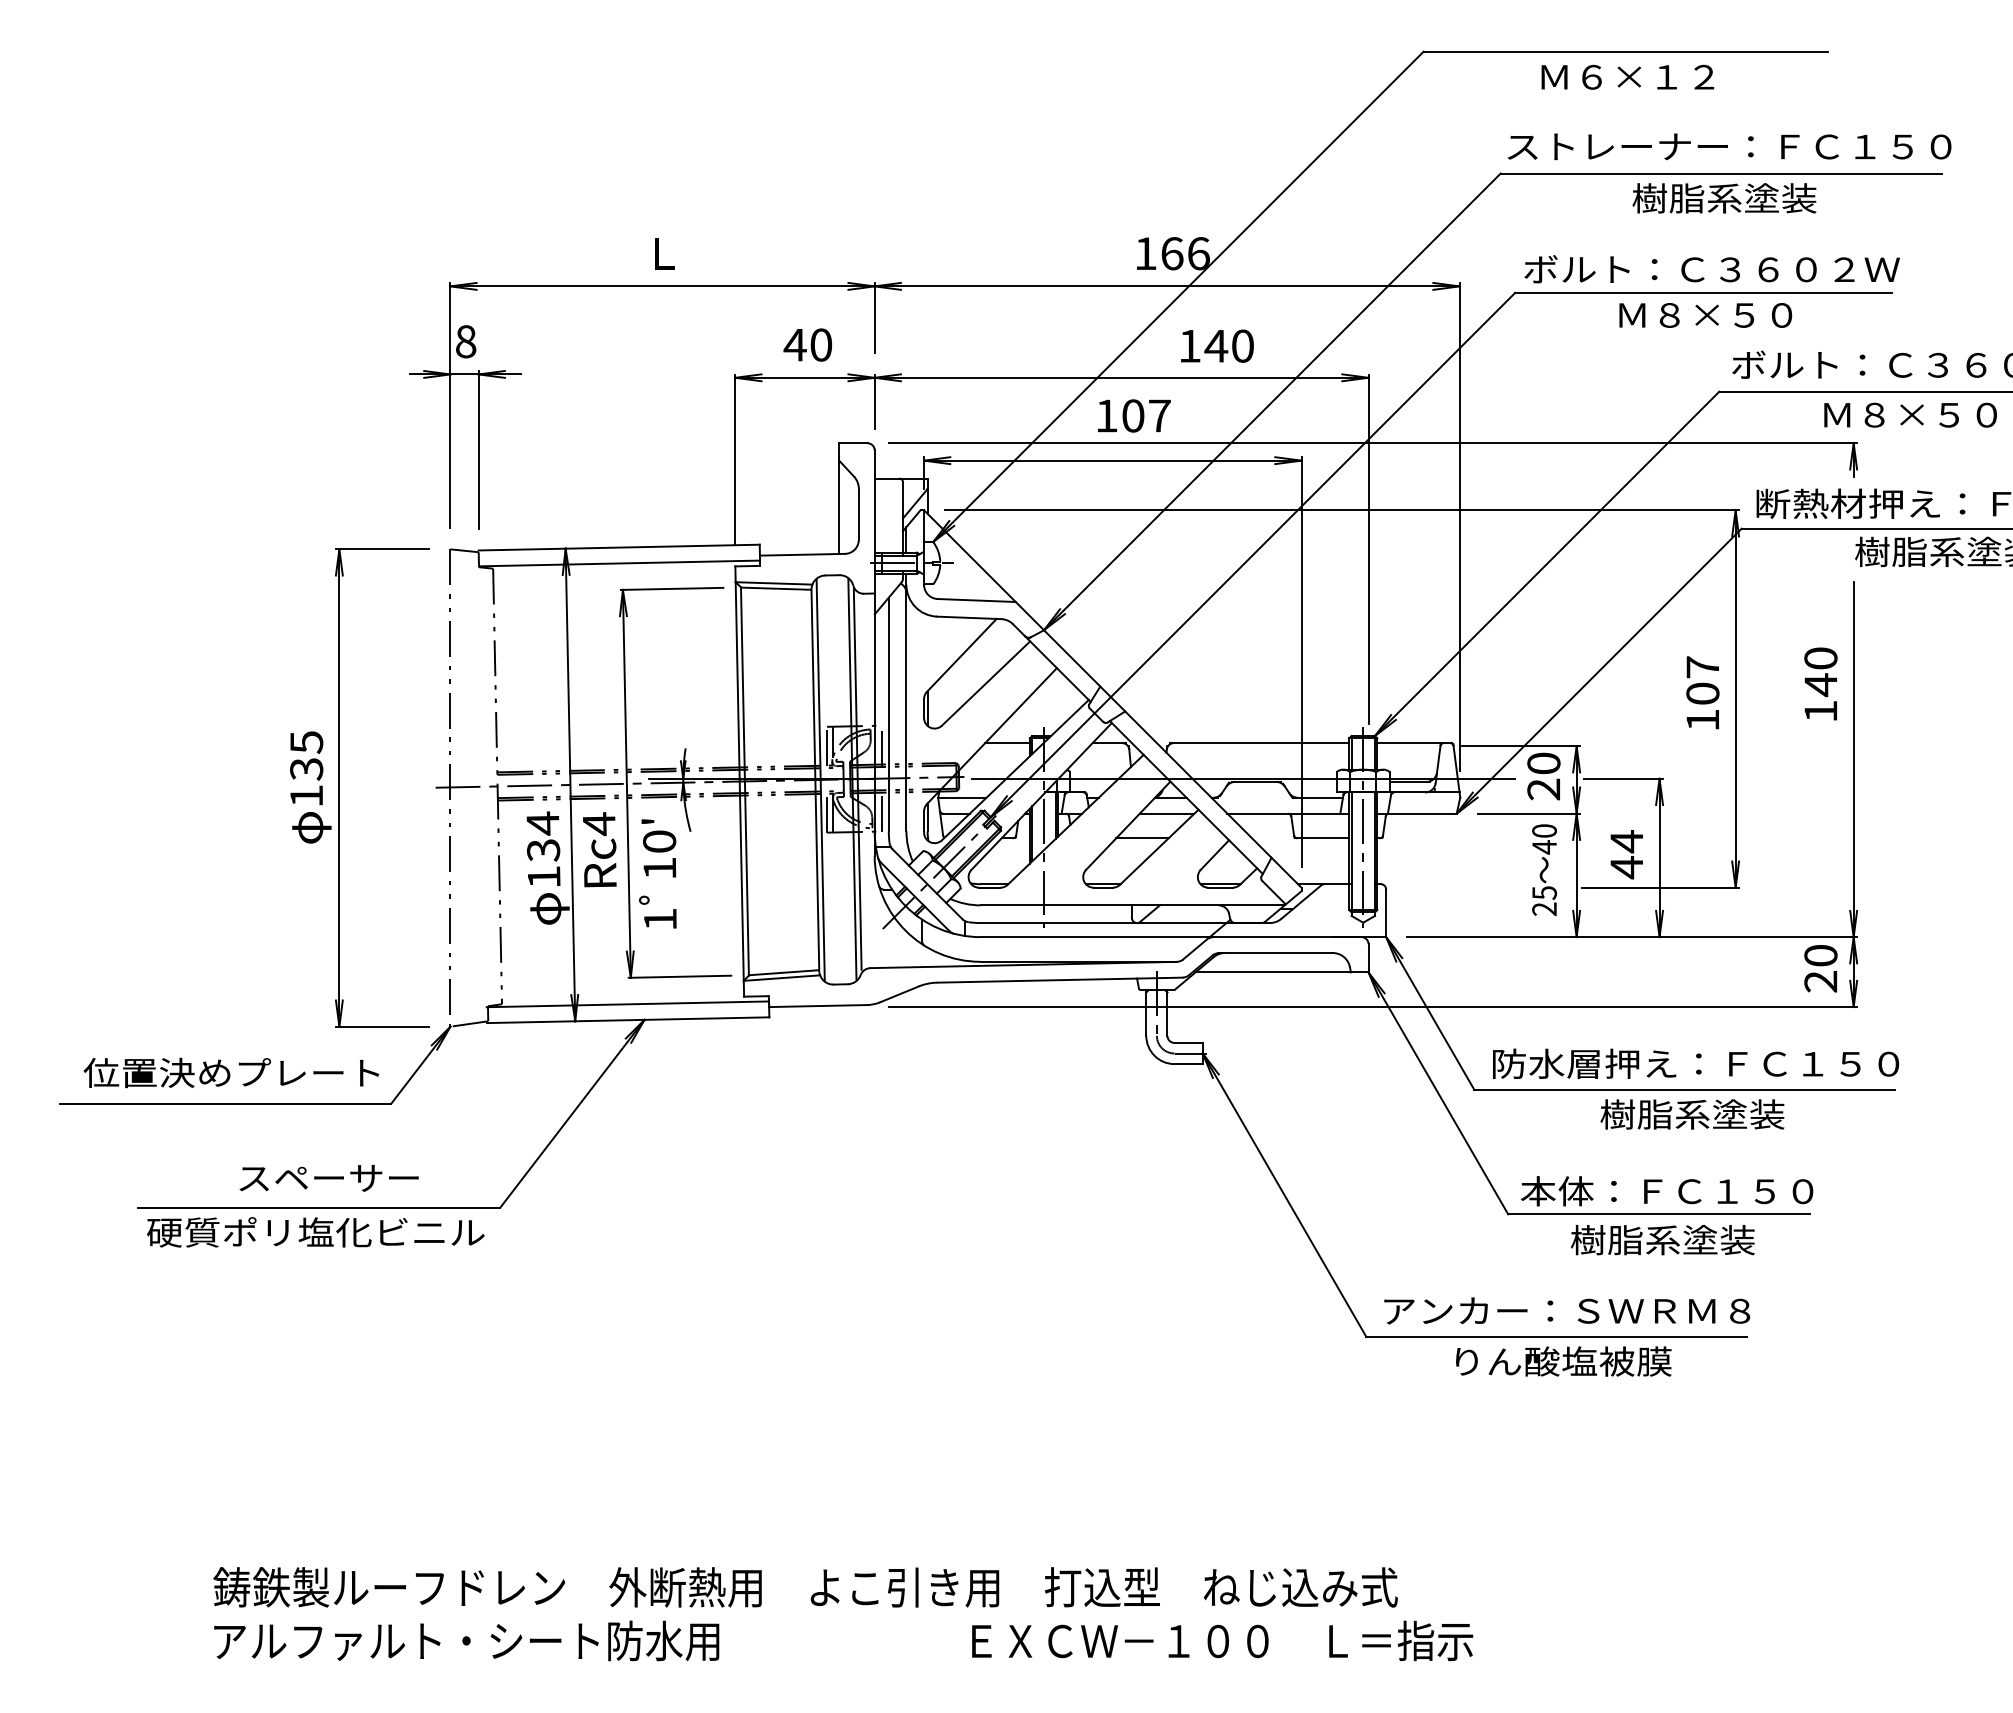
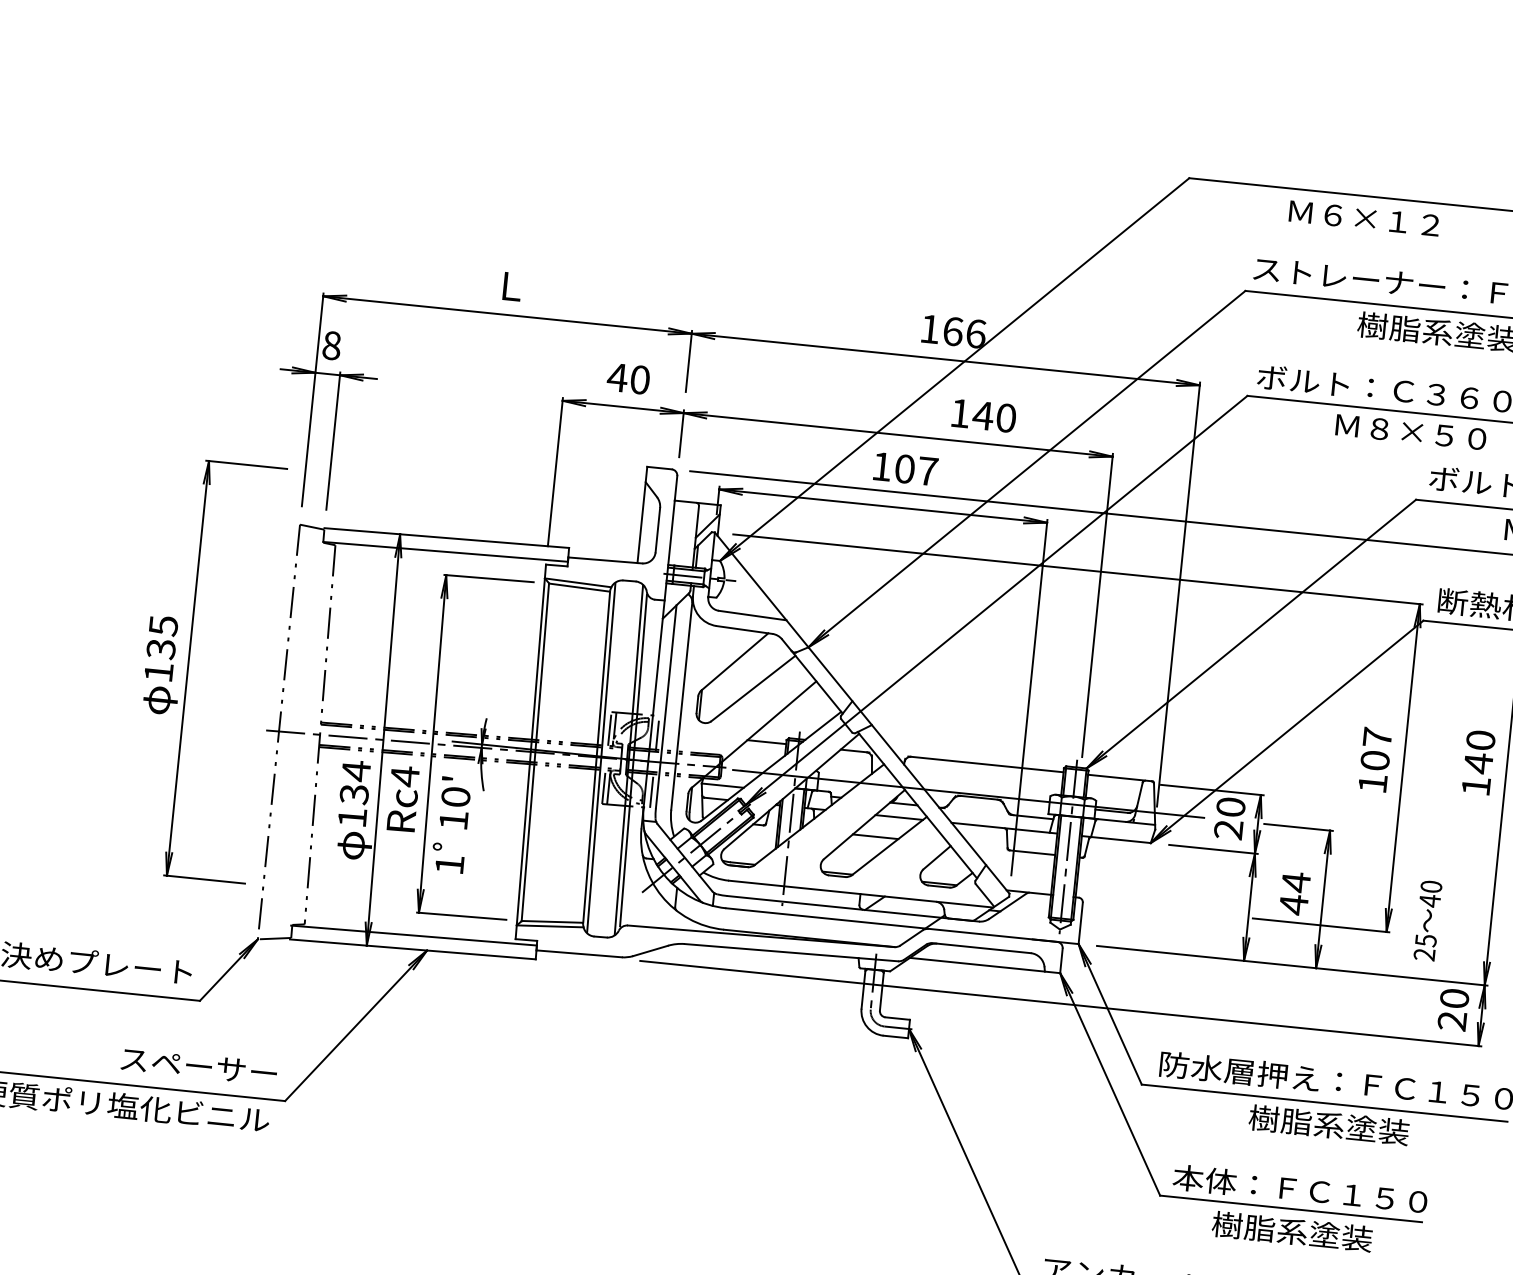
part: (339, 787) -> (188, 667), moved
text: (1544, 869) -> (1427, 920), moved
text: (328, 1178) -> (198, 1066), moved

